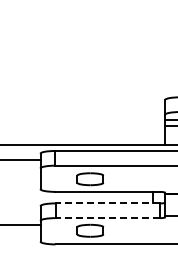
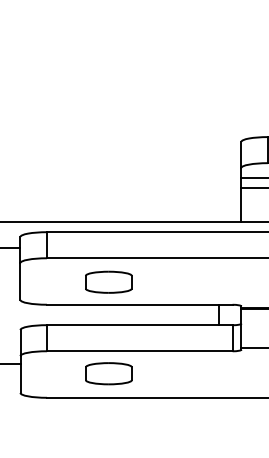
line: (107, 203) -> (139, 325), dashed -> solid
line: (107, 218) -> (139, 351), dashed -> solid

